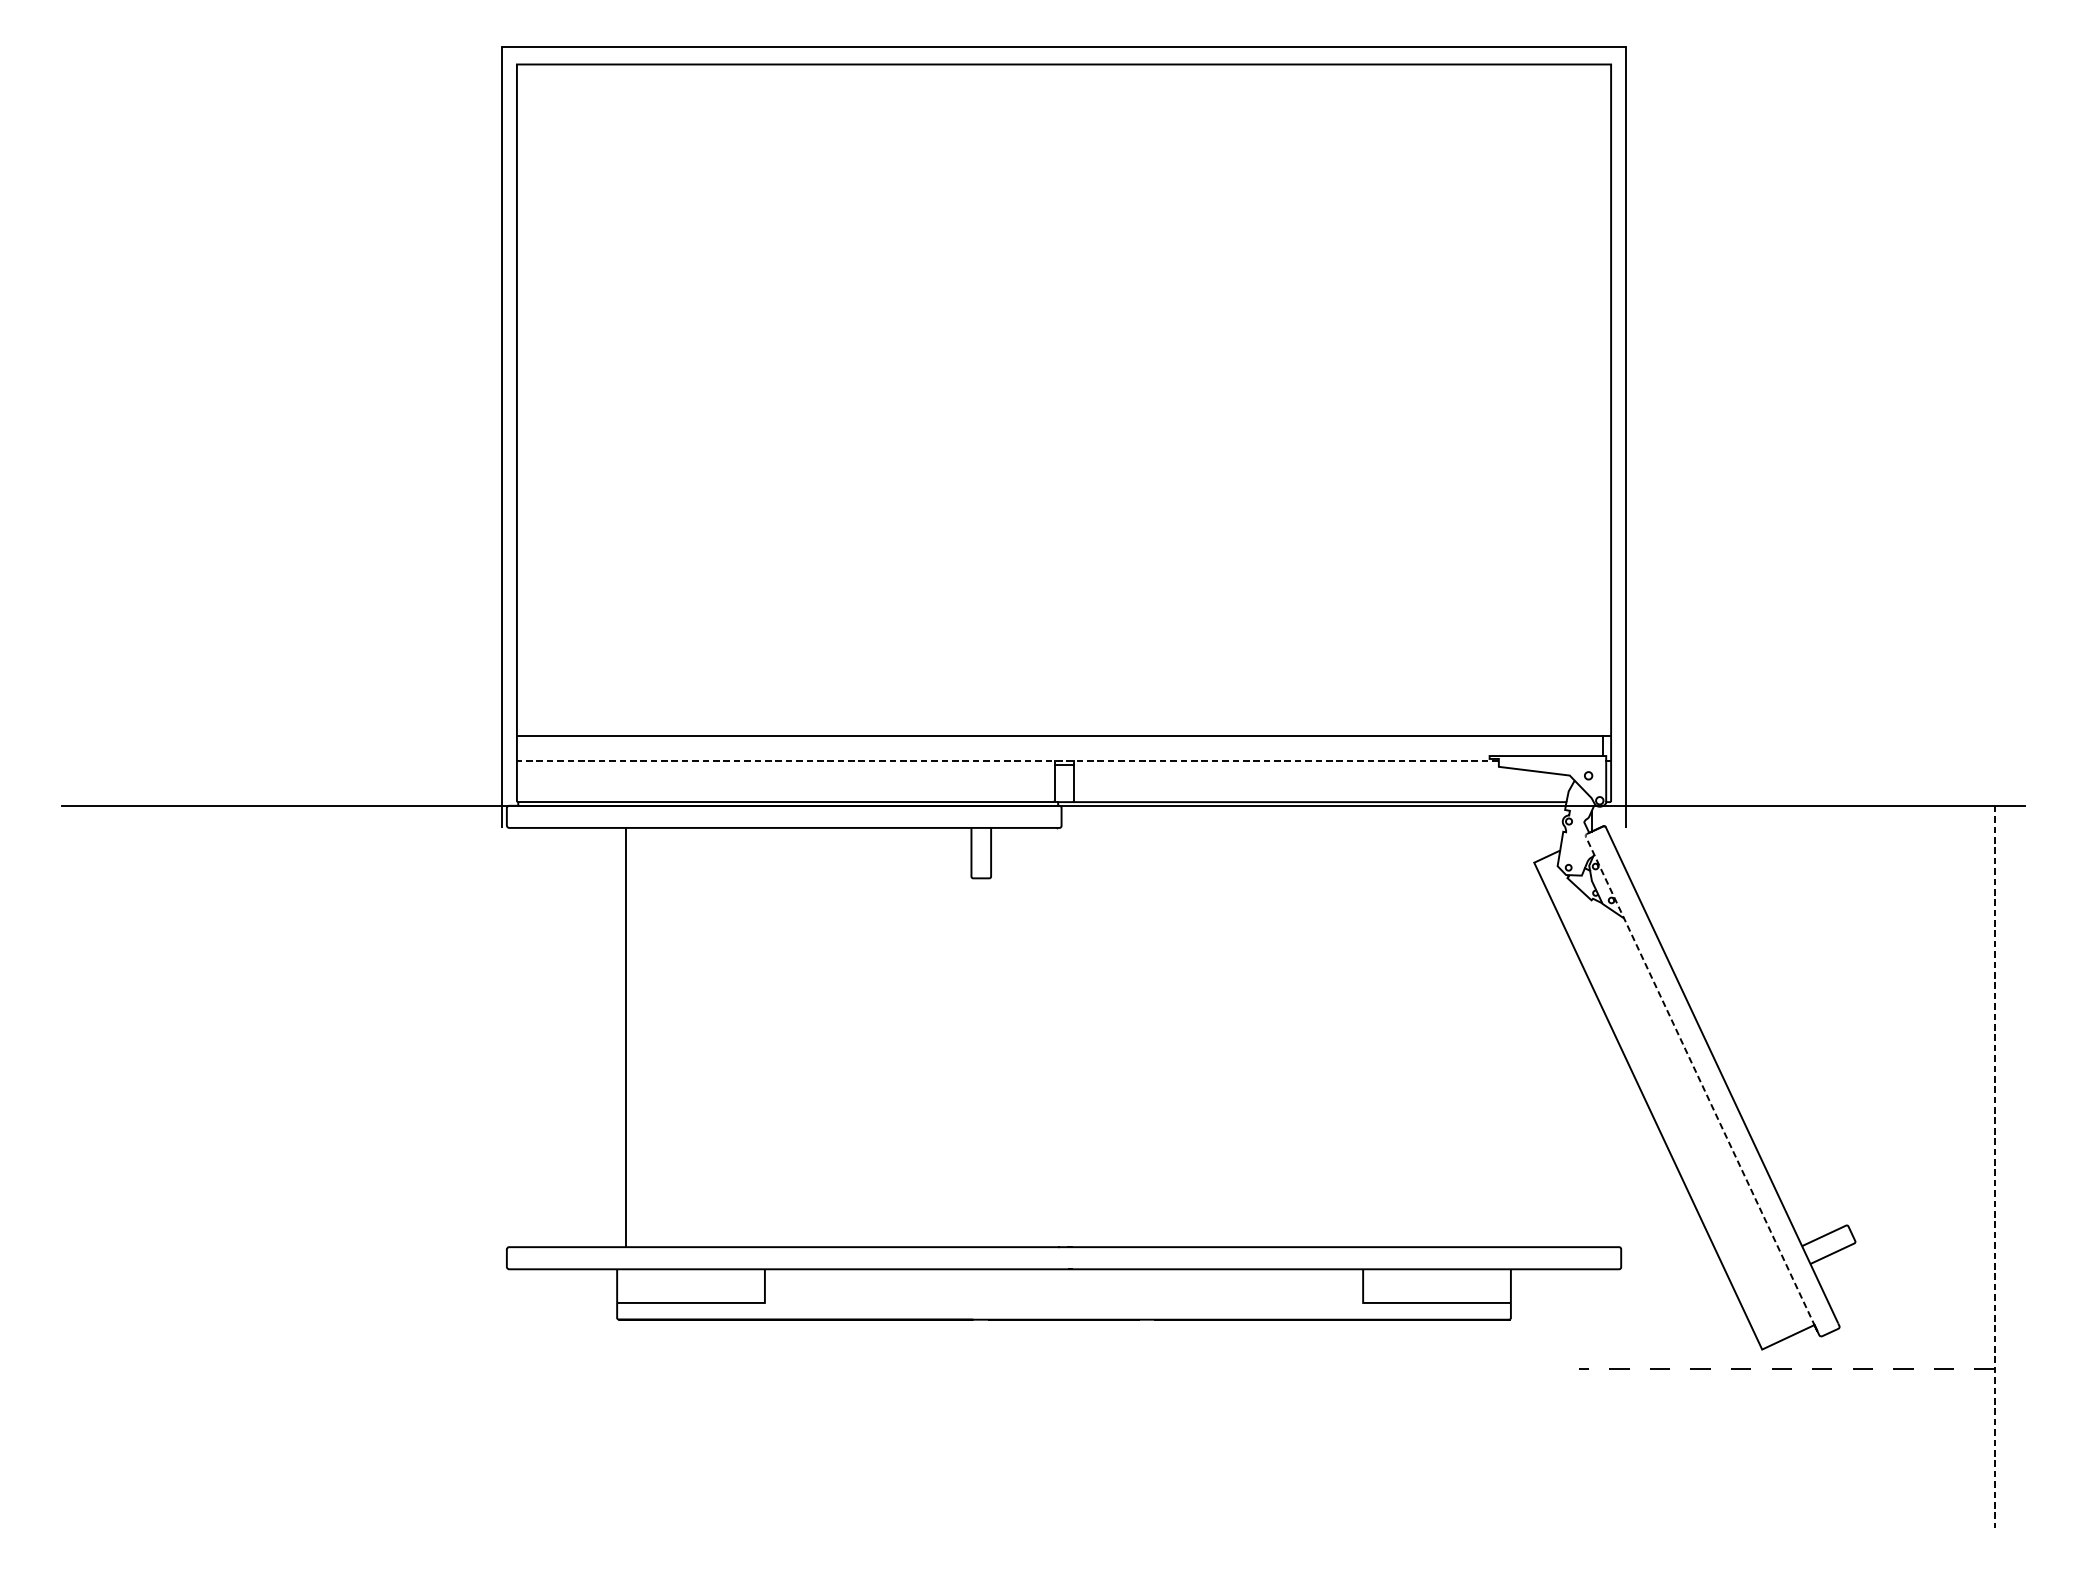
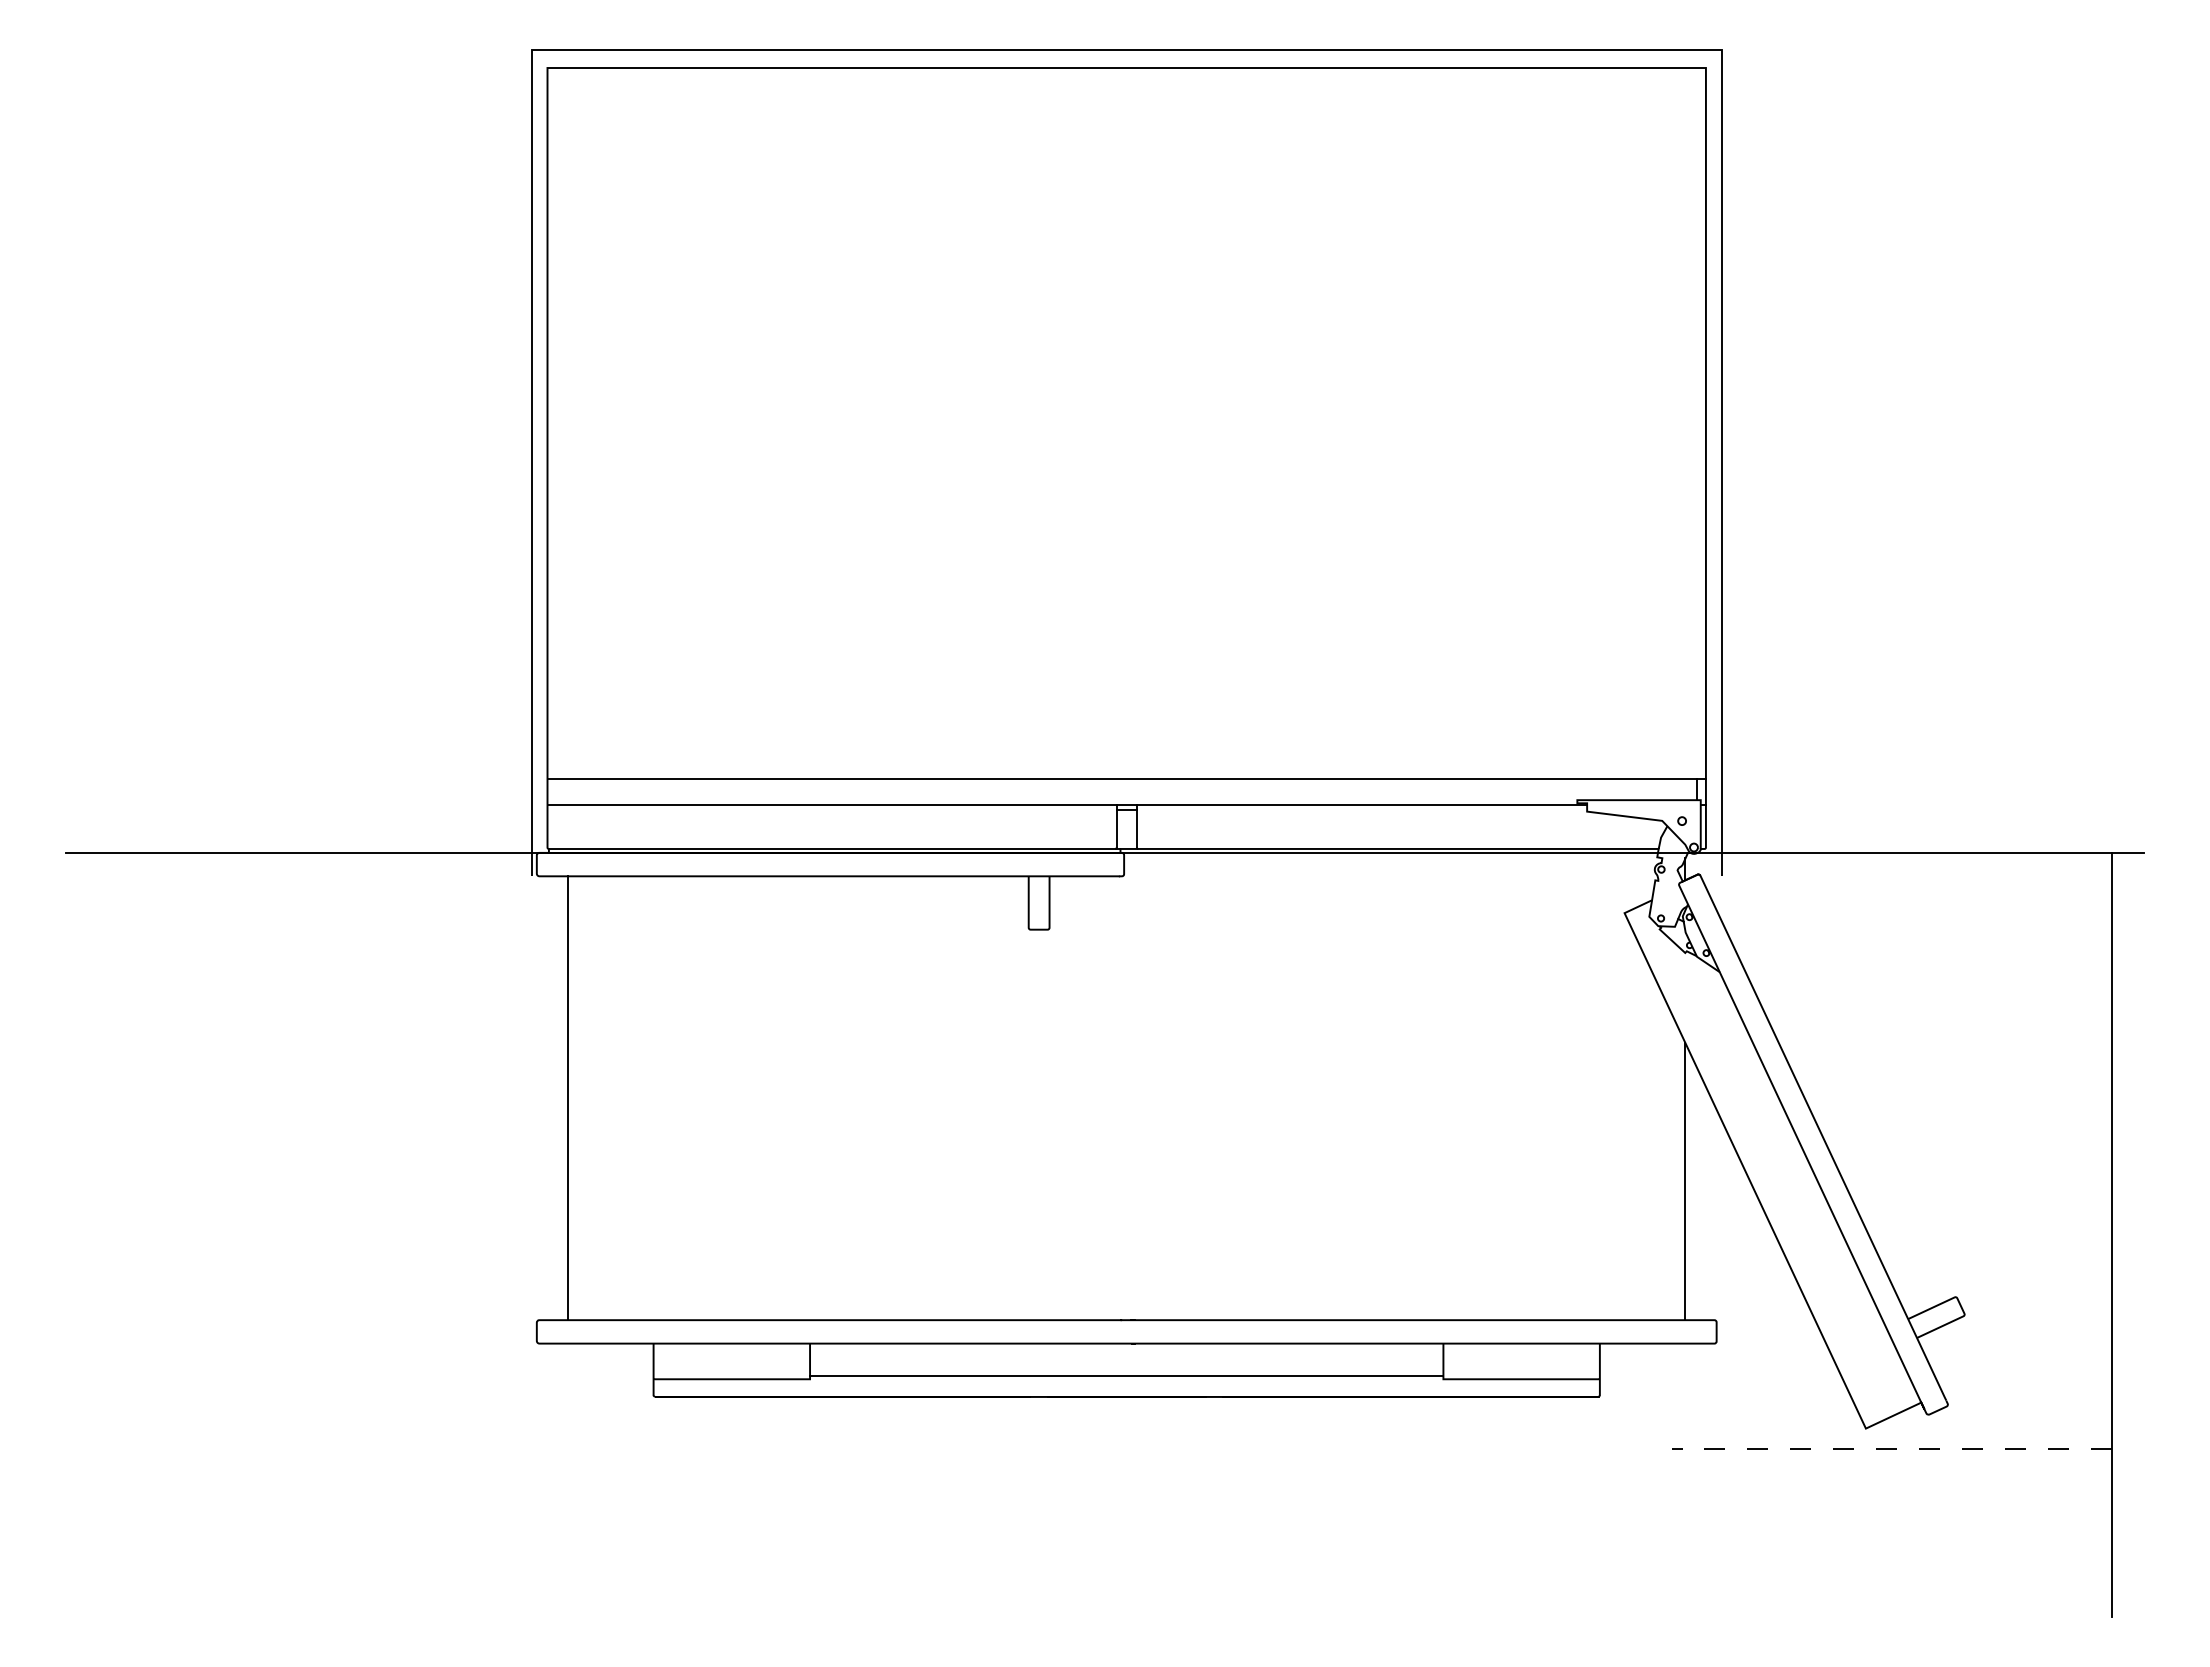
line: (1008, 760) -> (1067, 804), dashed -> solid
line: (626, 1037) -> (568, 1098), moved
line: (1695, 1071) -> (1795, 1134), dashed -> solid
line: (1591, 1116) -> (1685, 1181), added
line: (1995, 1167) -> (2112, 1235), dashed -> solid
line: (1063, 1300) -> (1126, 1376), added

